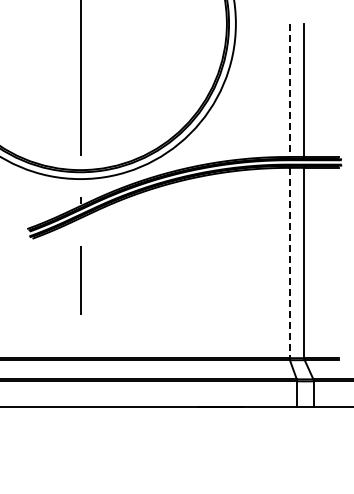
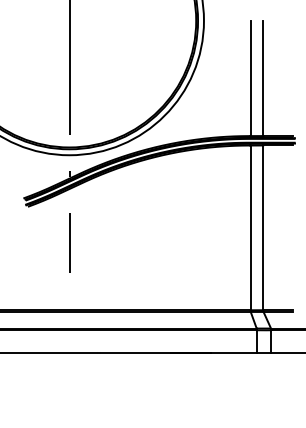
line: (289, 90) -> (250, 78), dashed -> solid
line: (289, 263) -> (250, 228), dashed -> solid

